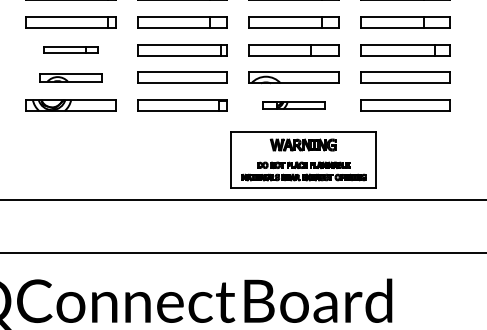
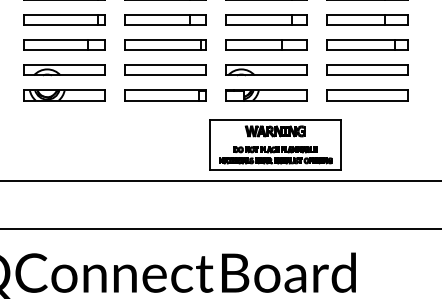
part: (71, 49) -> (64, 44), size x1.67
part: (71, 77) -> (64, 70), size x1.43
part: (293, 105) -> (266, 95), size x1.43

